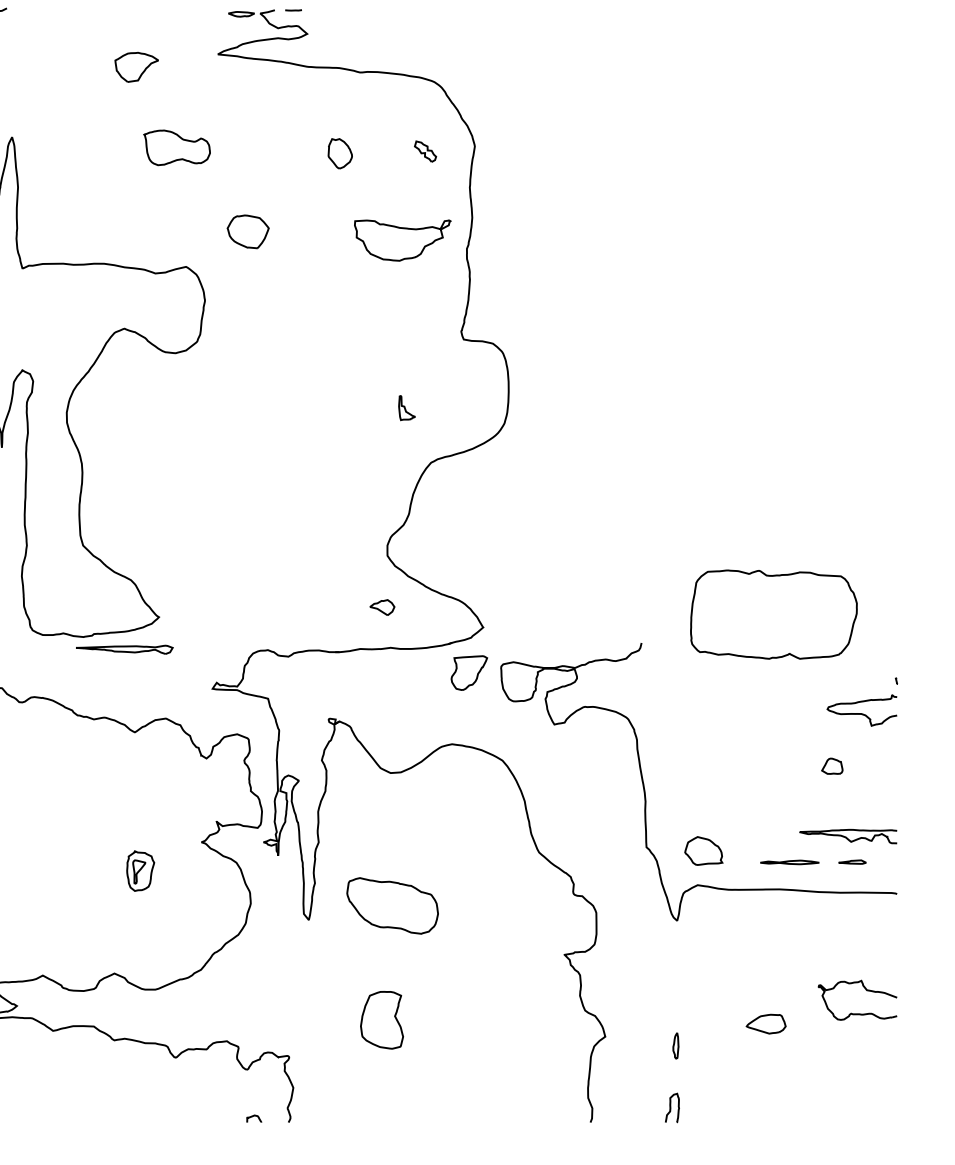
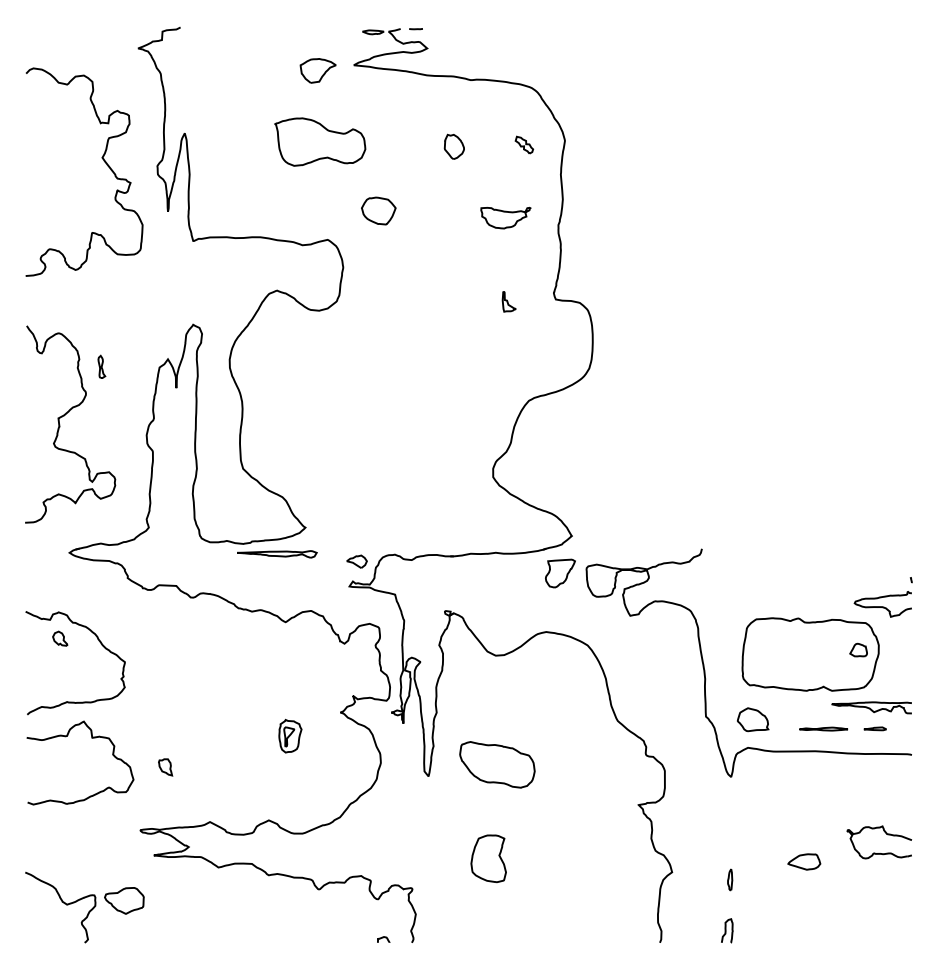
part: (135, 66) -> (317, 70), moved
part: (177, 147) -> (320, 141), size x1.67
part: (402, 239) -> (505, 217), size x0.62
part: (406, 407) -> (508, 301), moved
part: (381, 607) -> (356, 561), moved
part: (773, 614) -> (810, 654), moved

